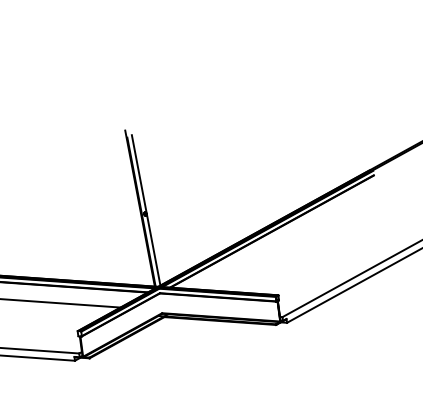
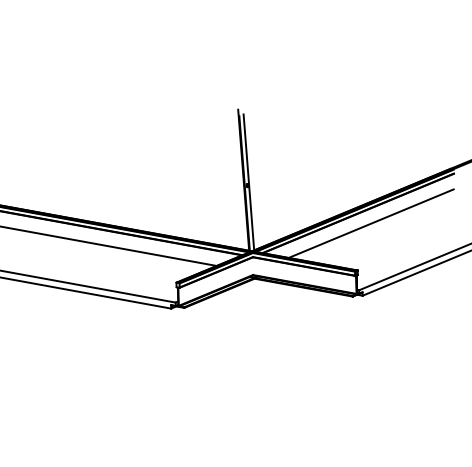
line: (286, 241) -> (370, 223), added

